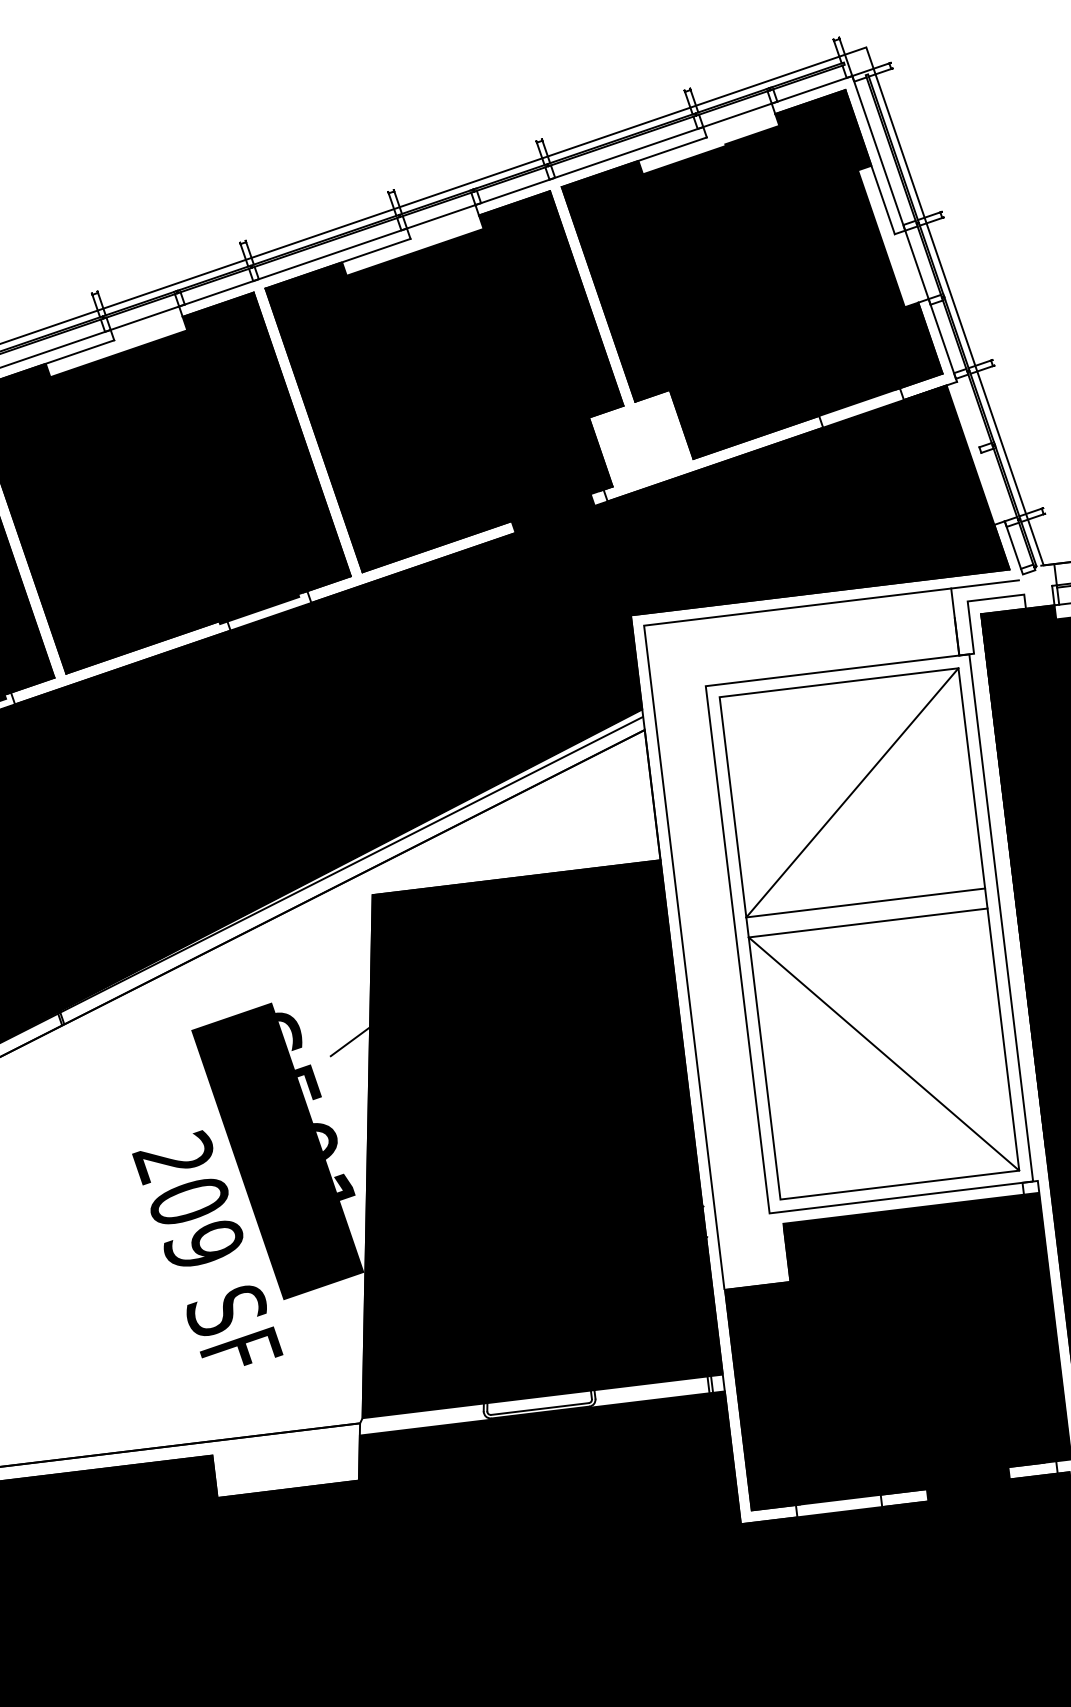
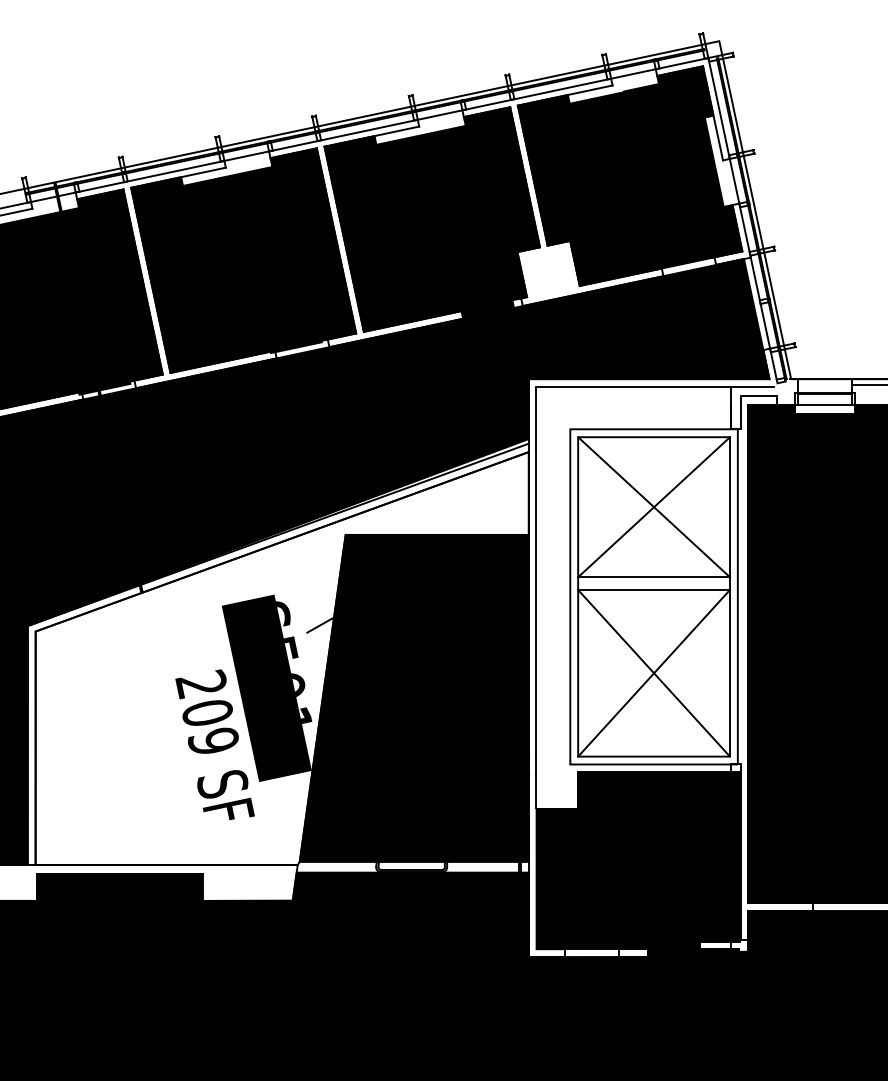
line: (980, 450) -> (760, 302), added
line: (851, 793) -> (653, 507), added
line: (882, 1052) -> (653, 672), added

